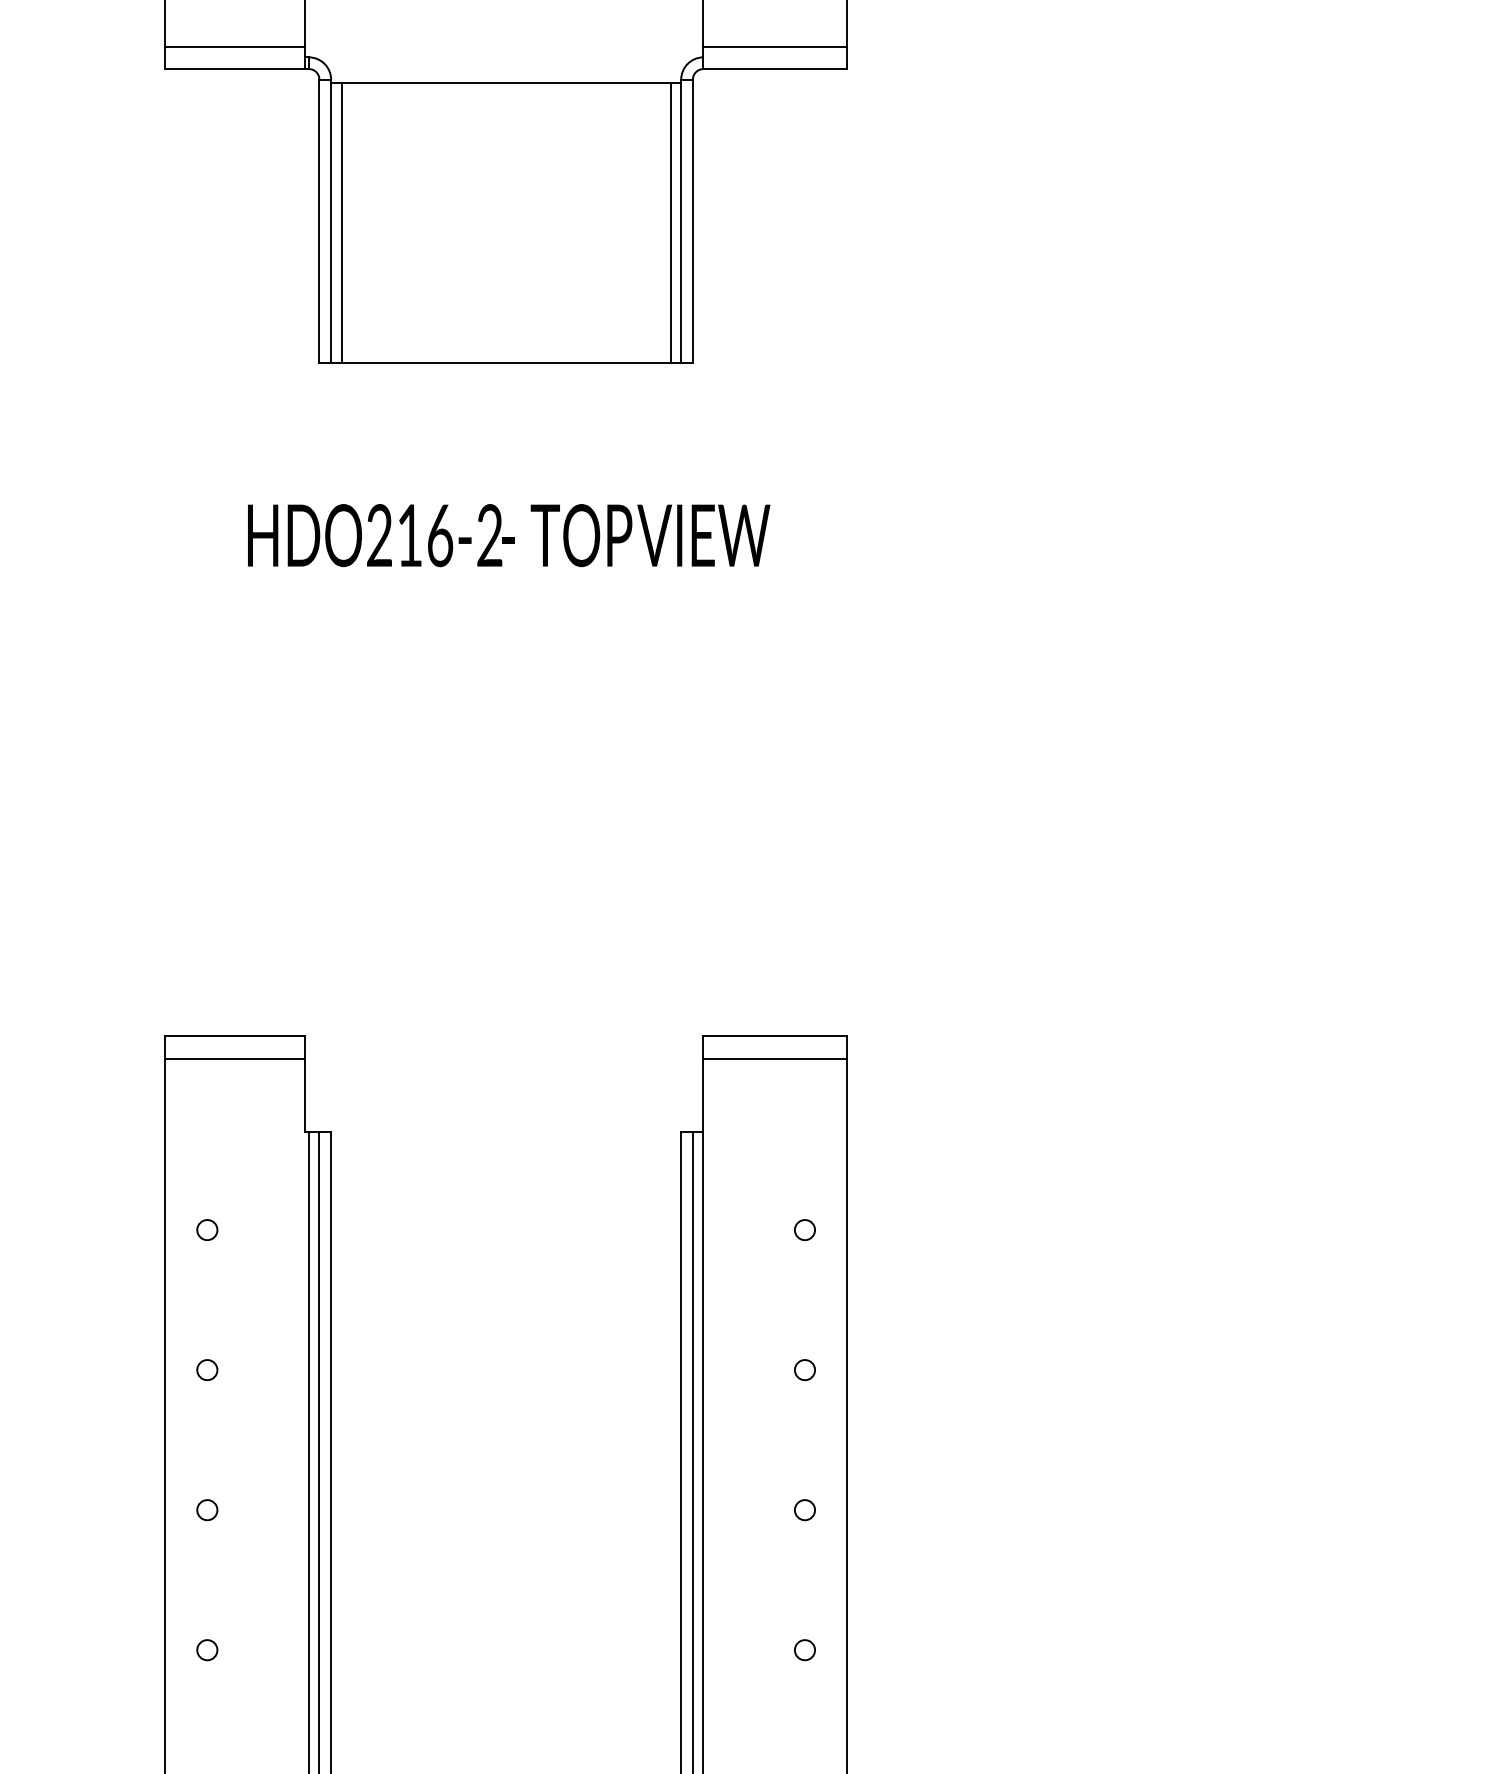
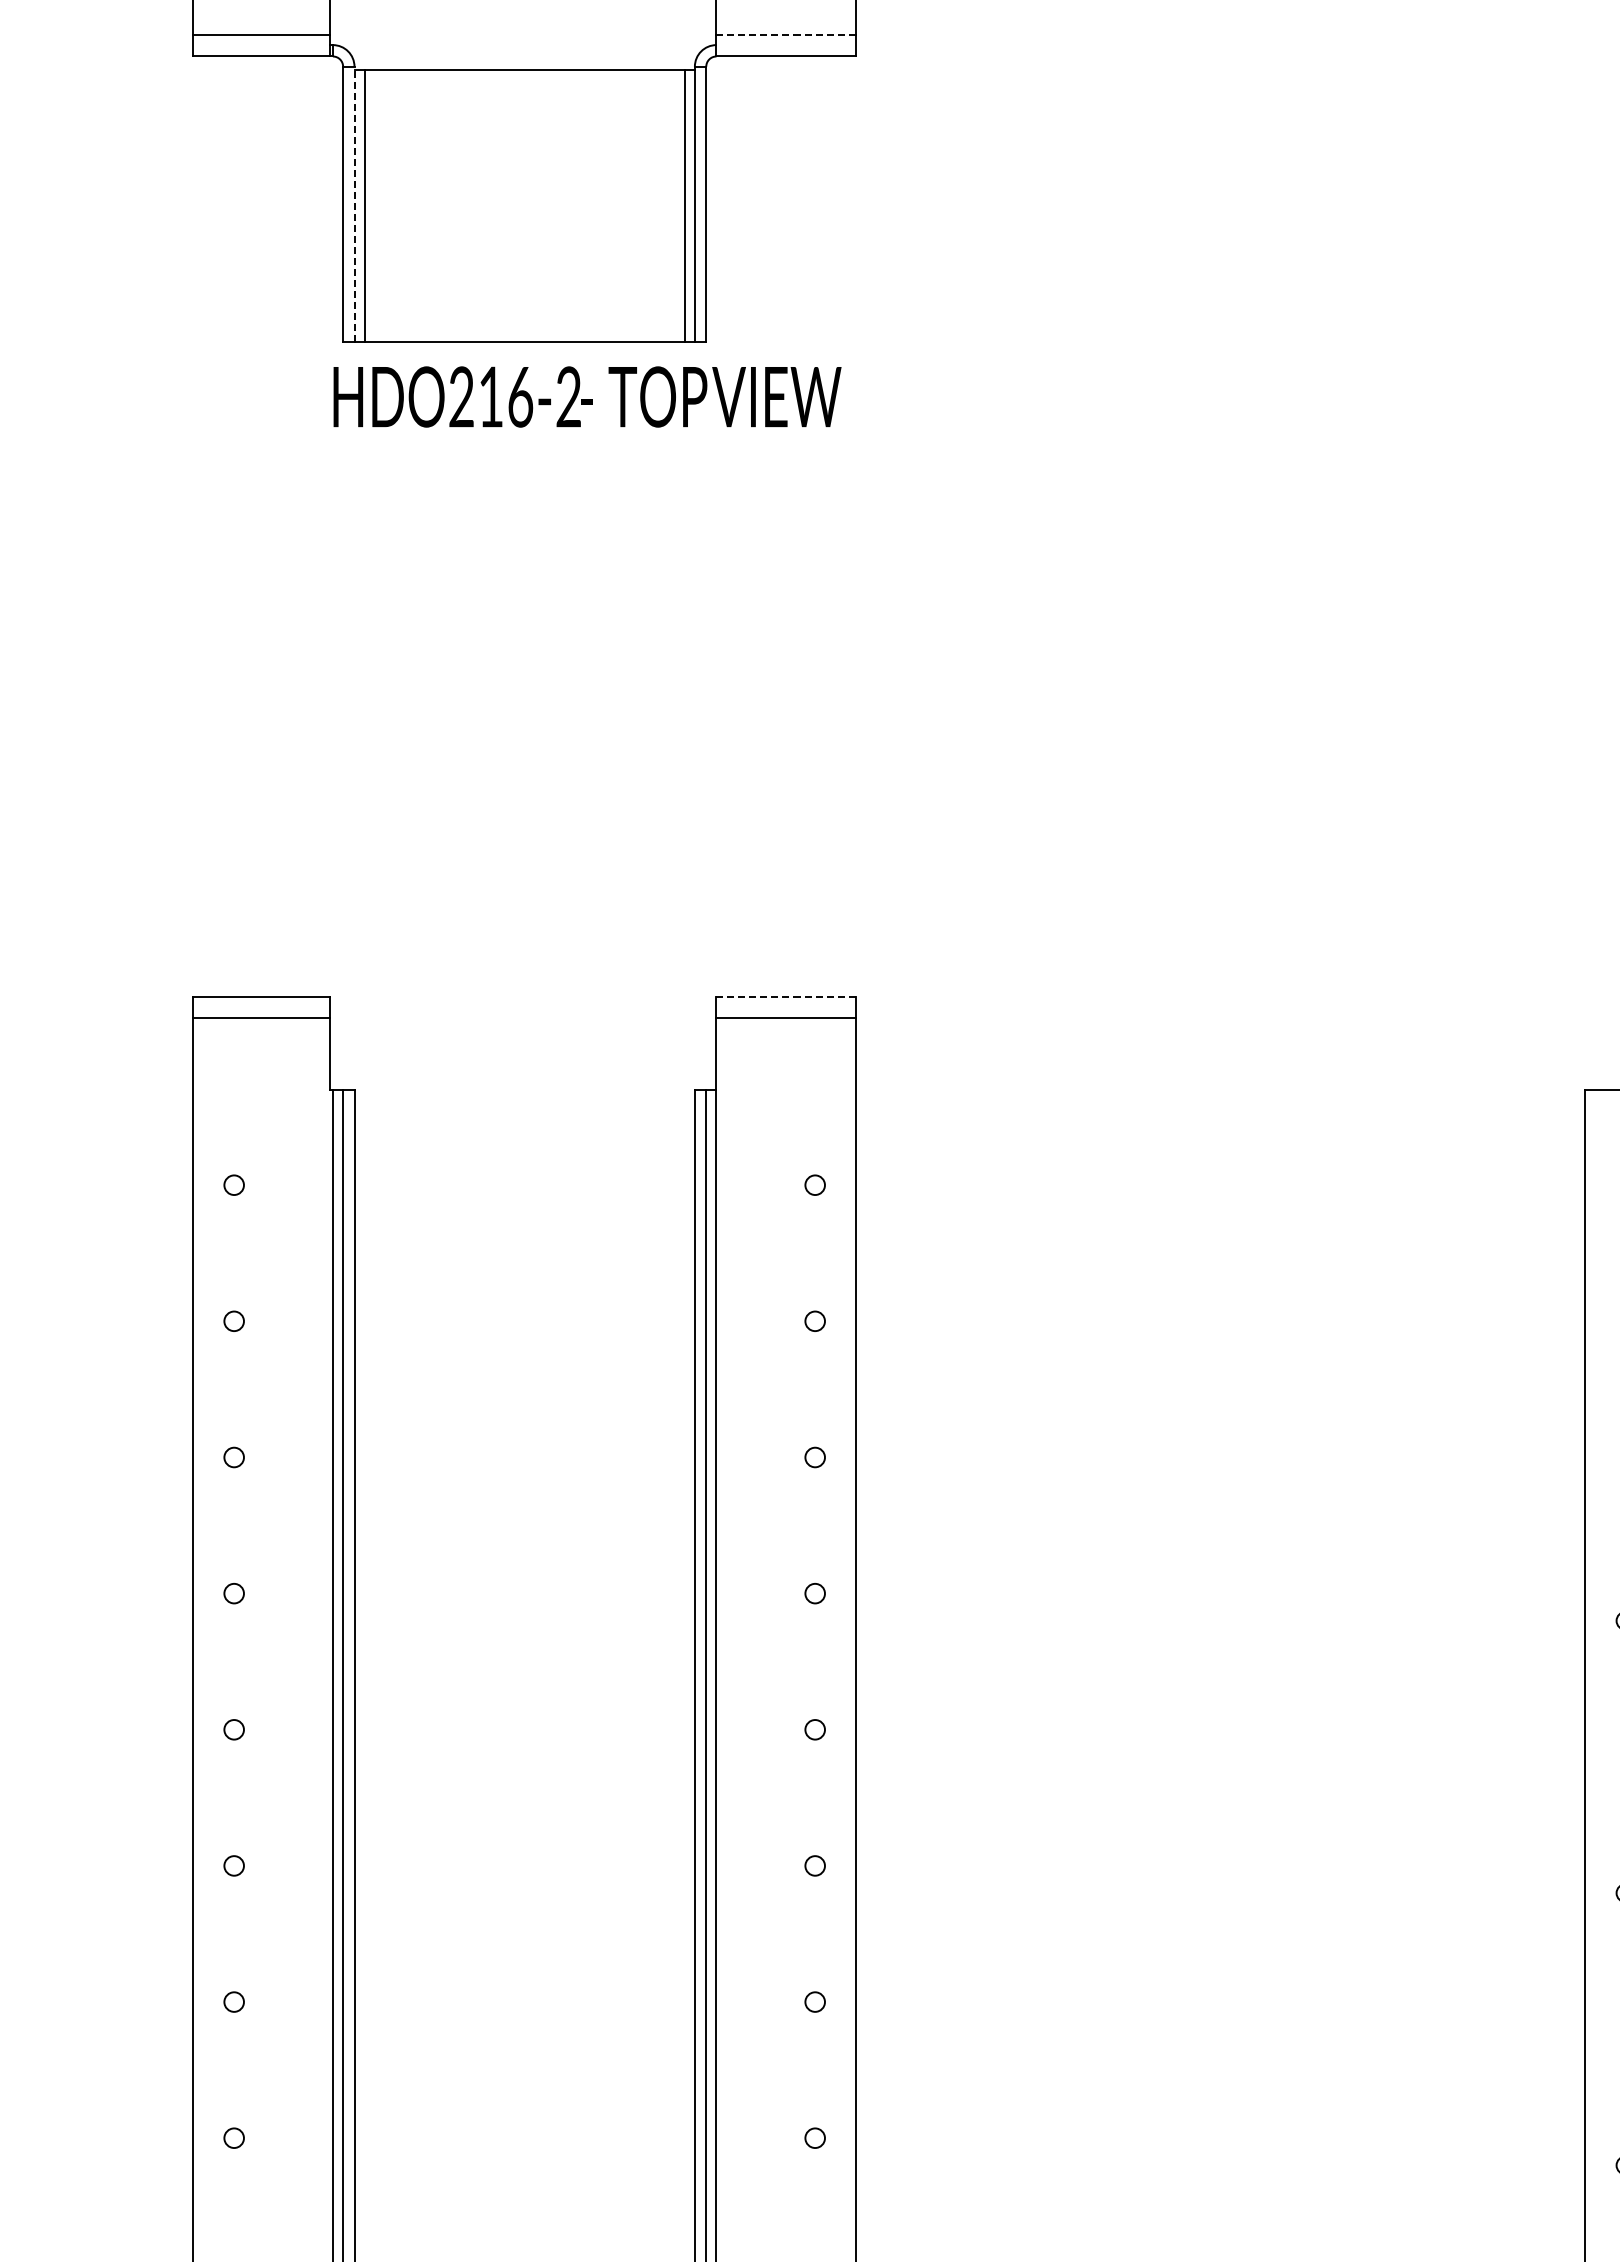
line: (775, 46) -> (786, 34), solid -> dashed
line: (331, 221) -> (354, 204), solid -> dashed
text: (509, 535) -> (587, 396), moved
line: (775, 1035) -> (786, 996), solid -> dashed

